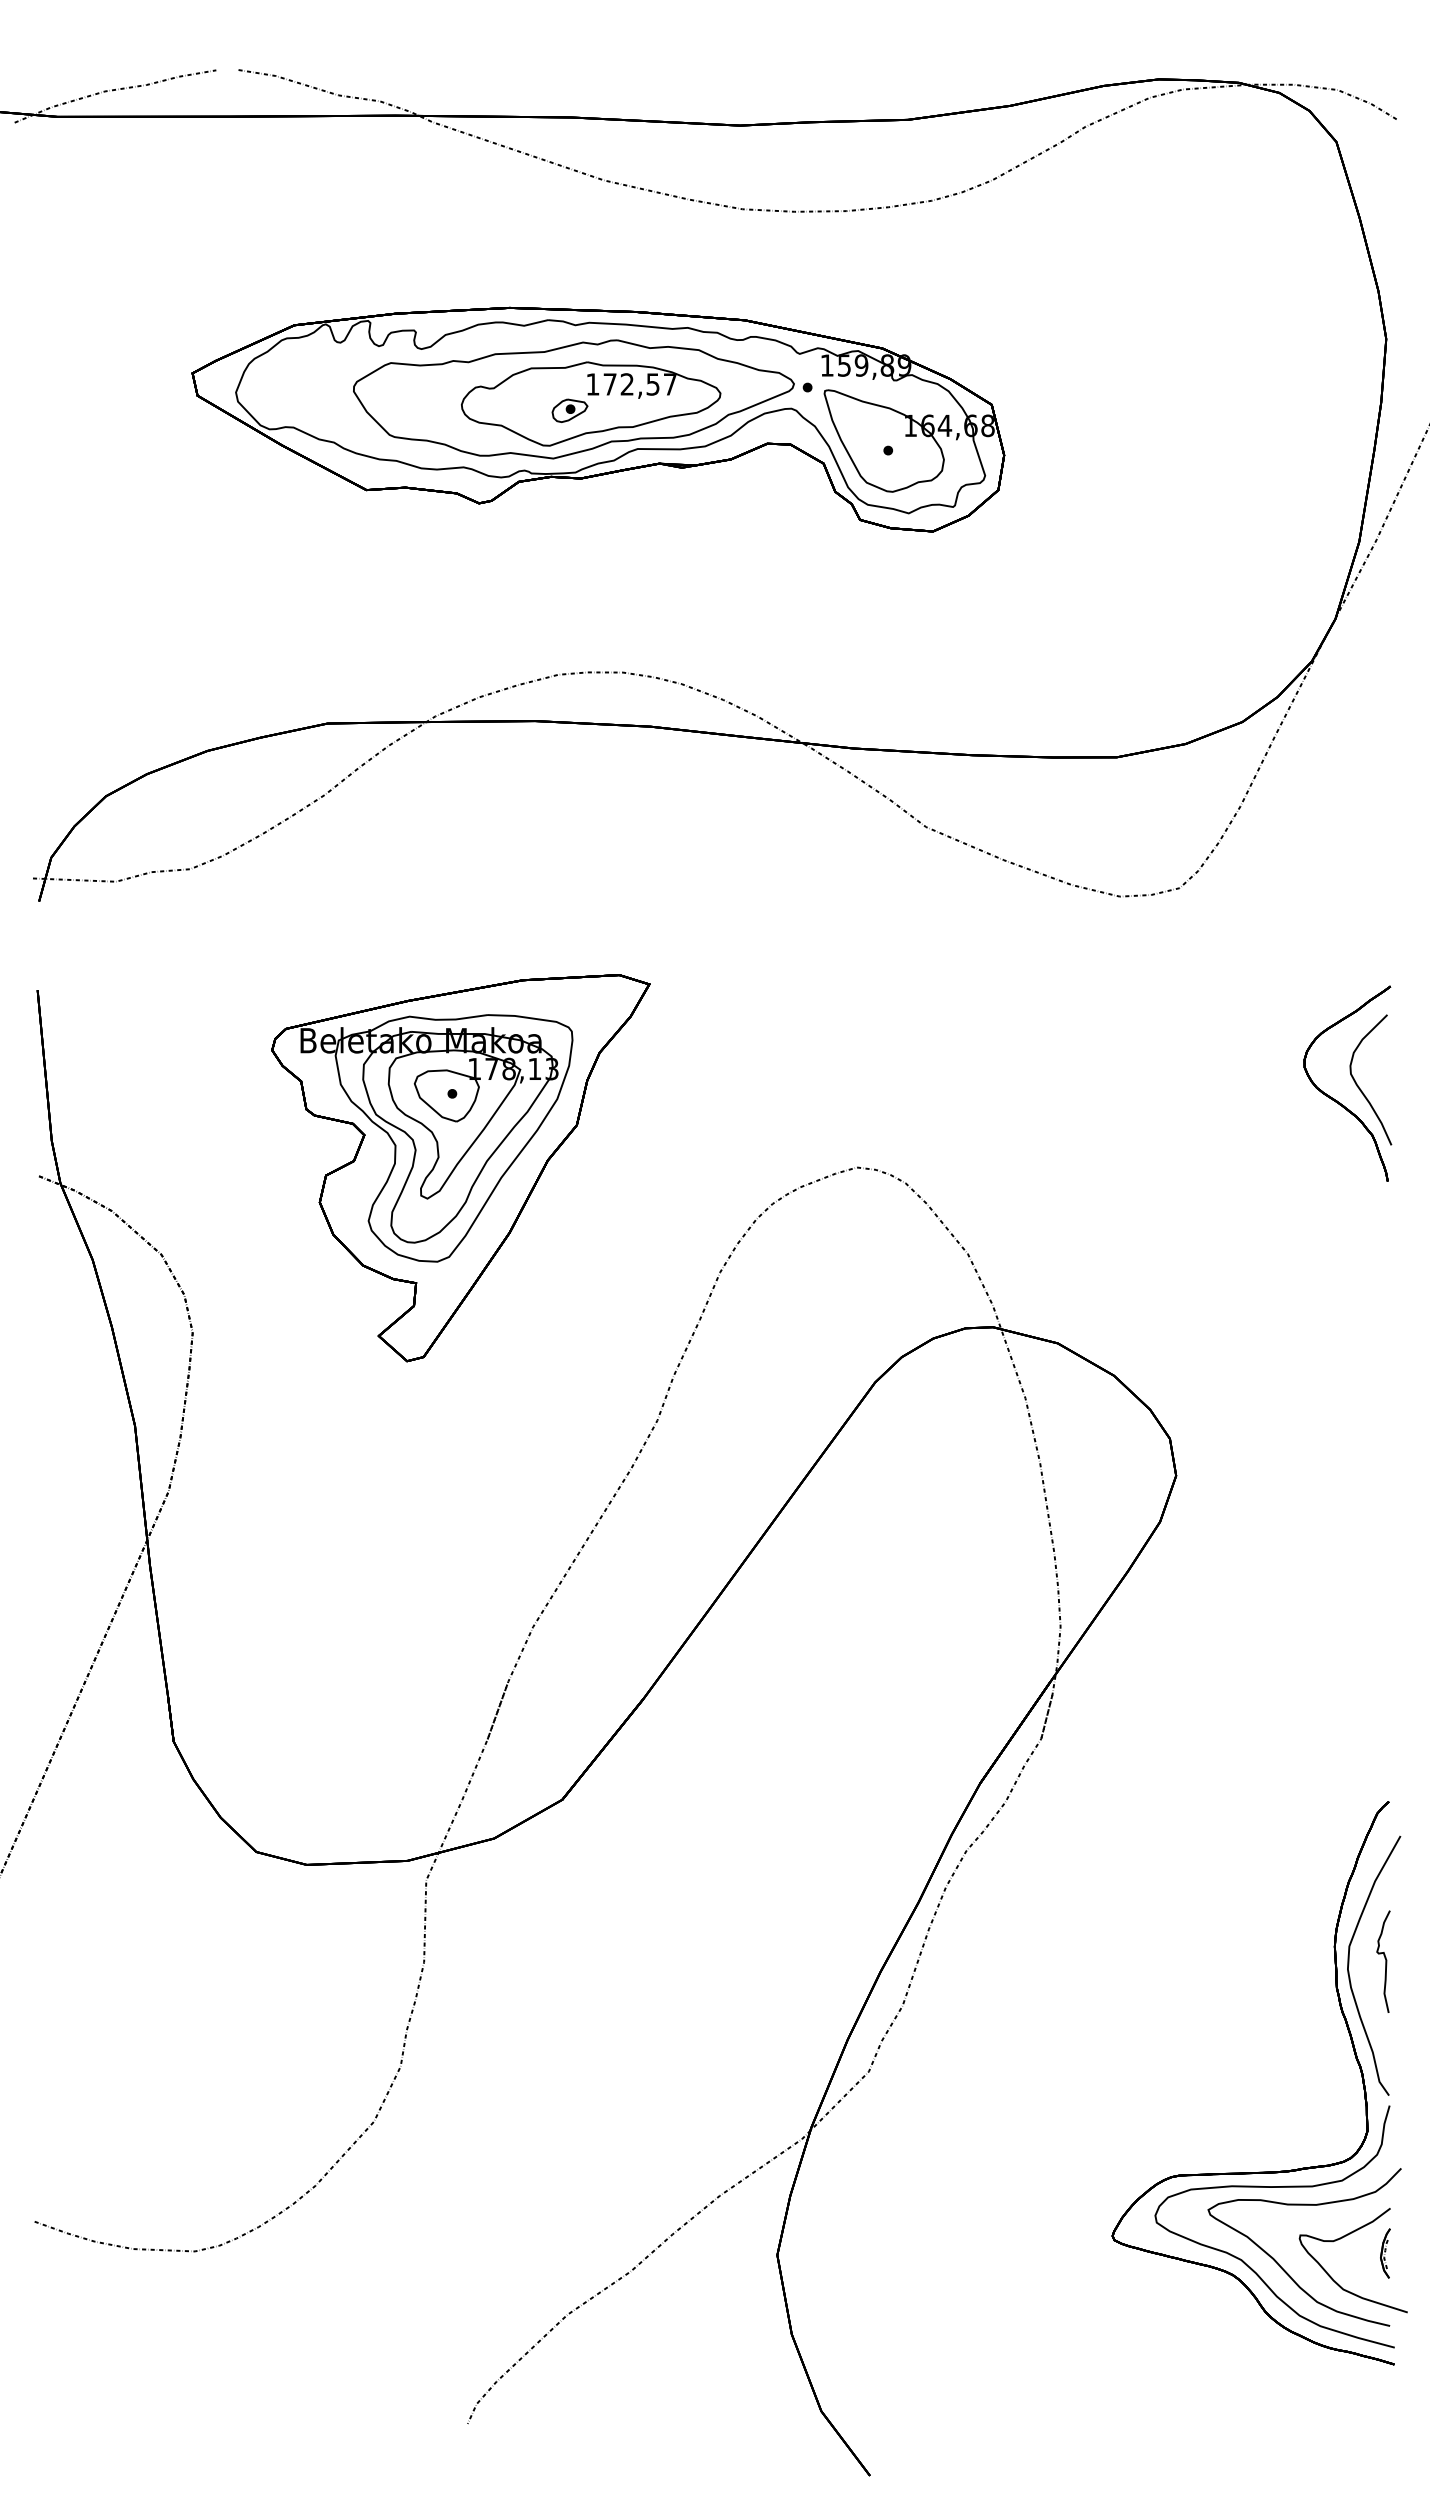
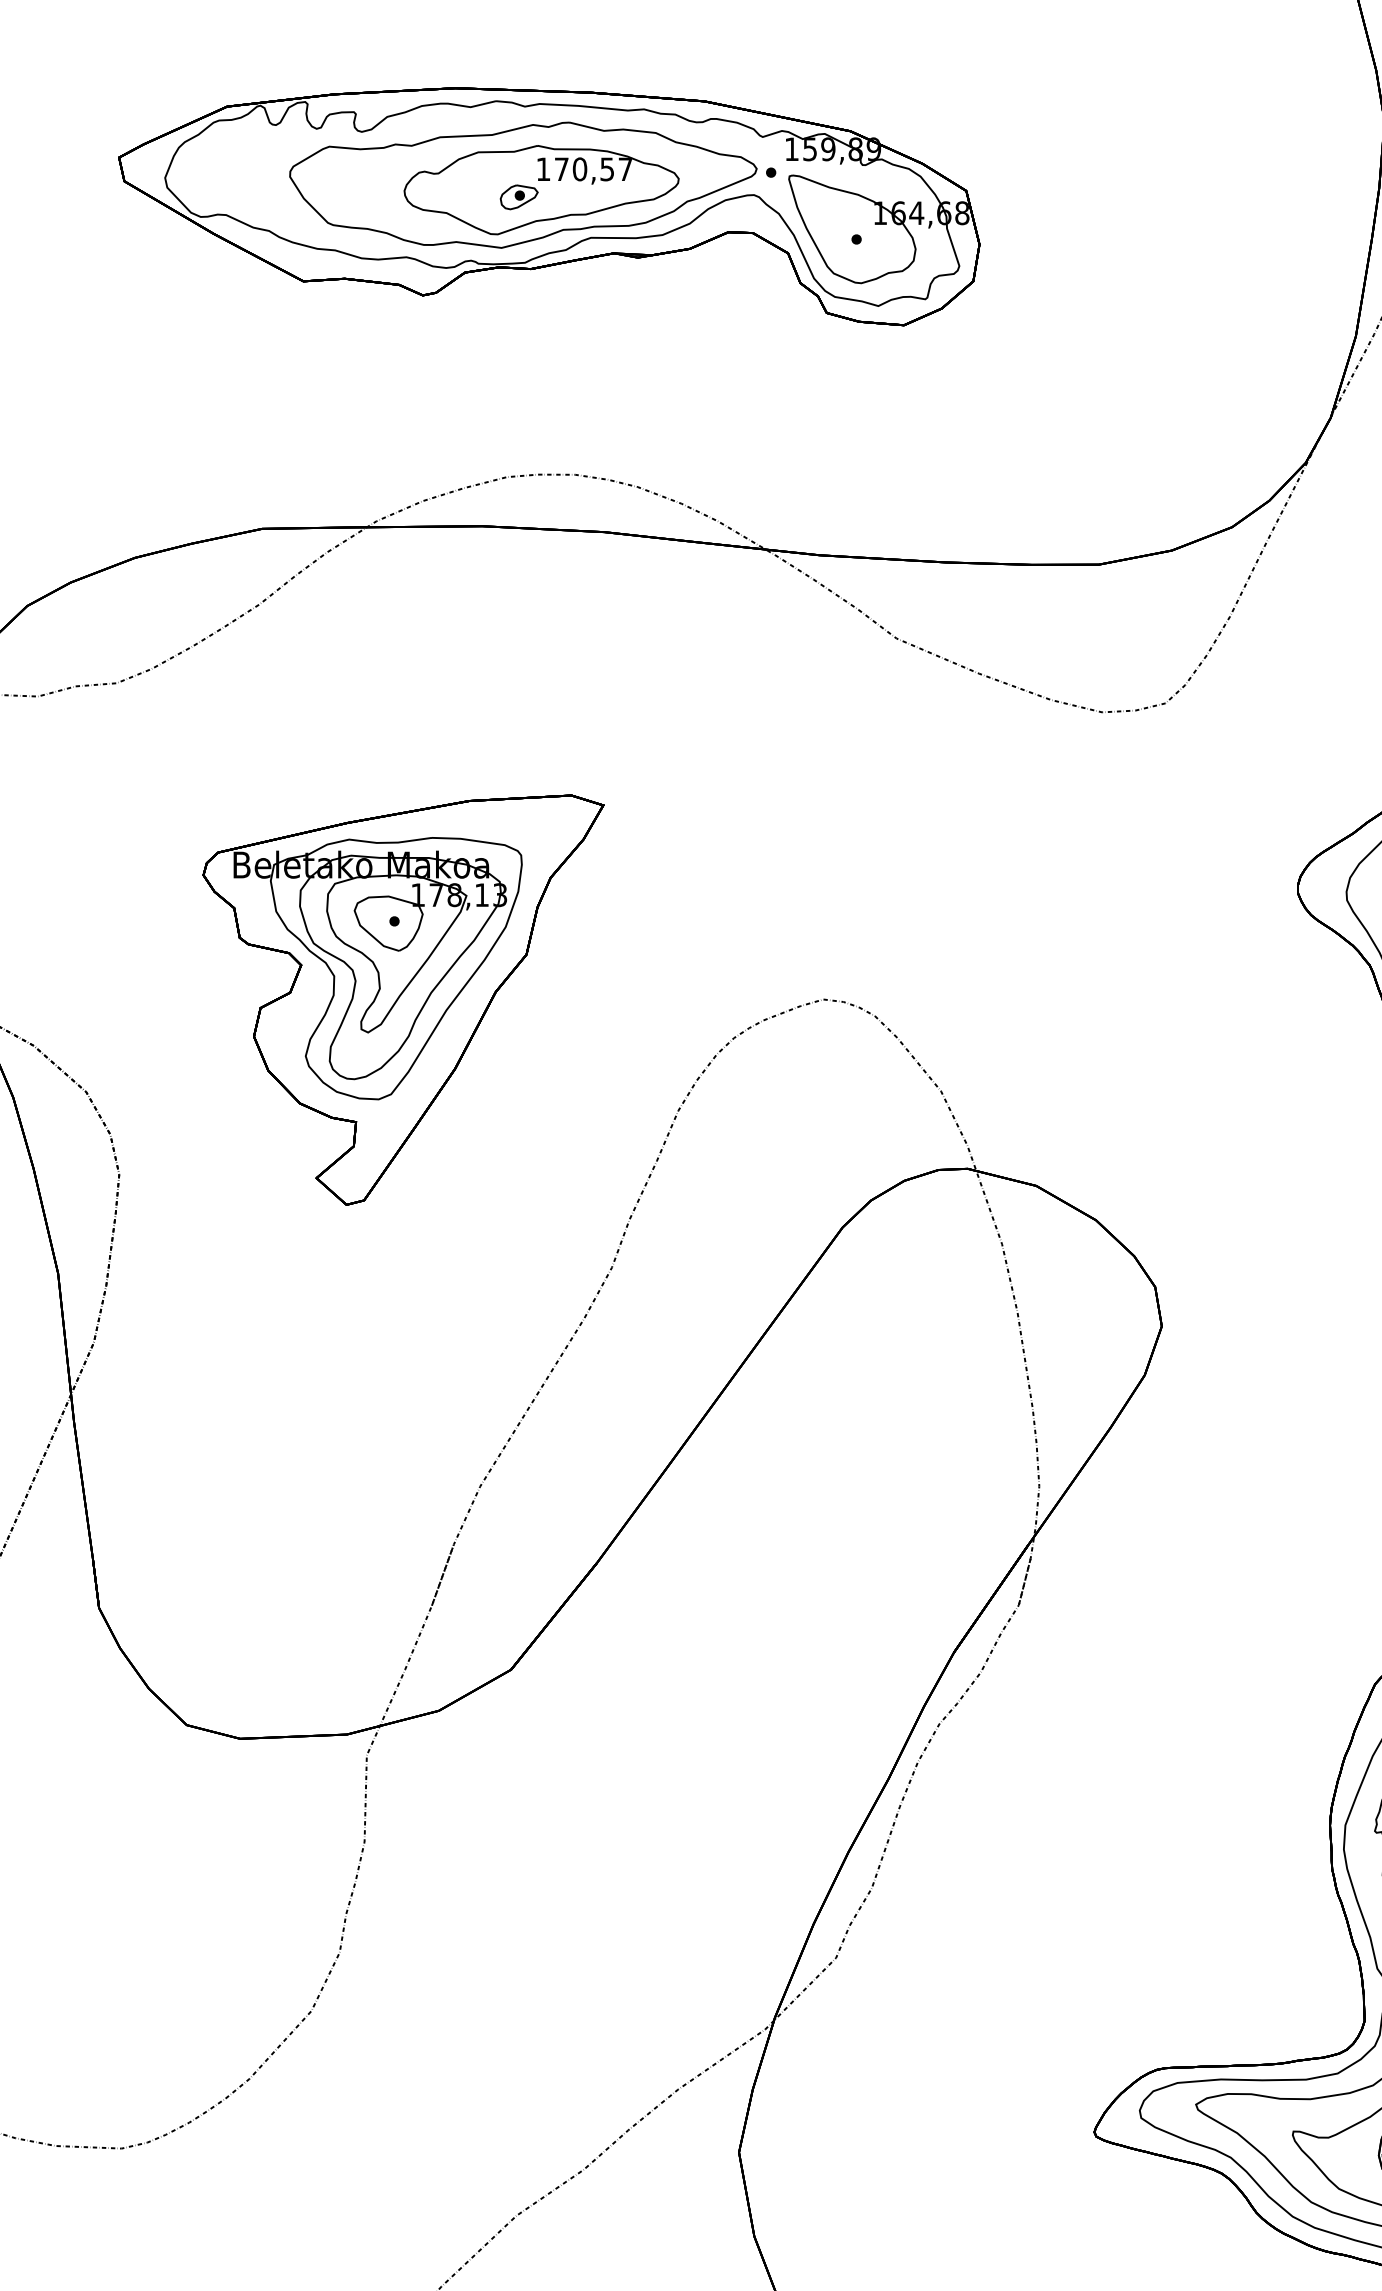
text: (627, 384) -> (580, 169), 172,57 -> 170,57

